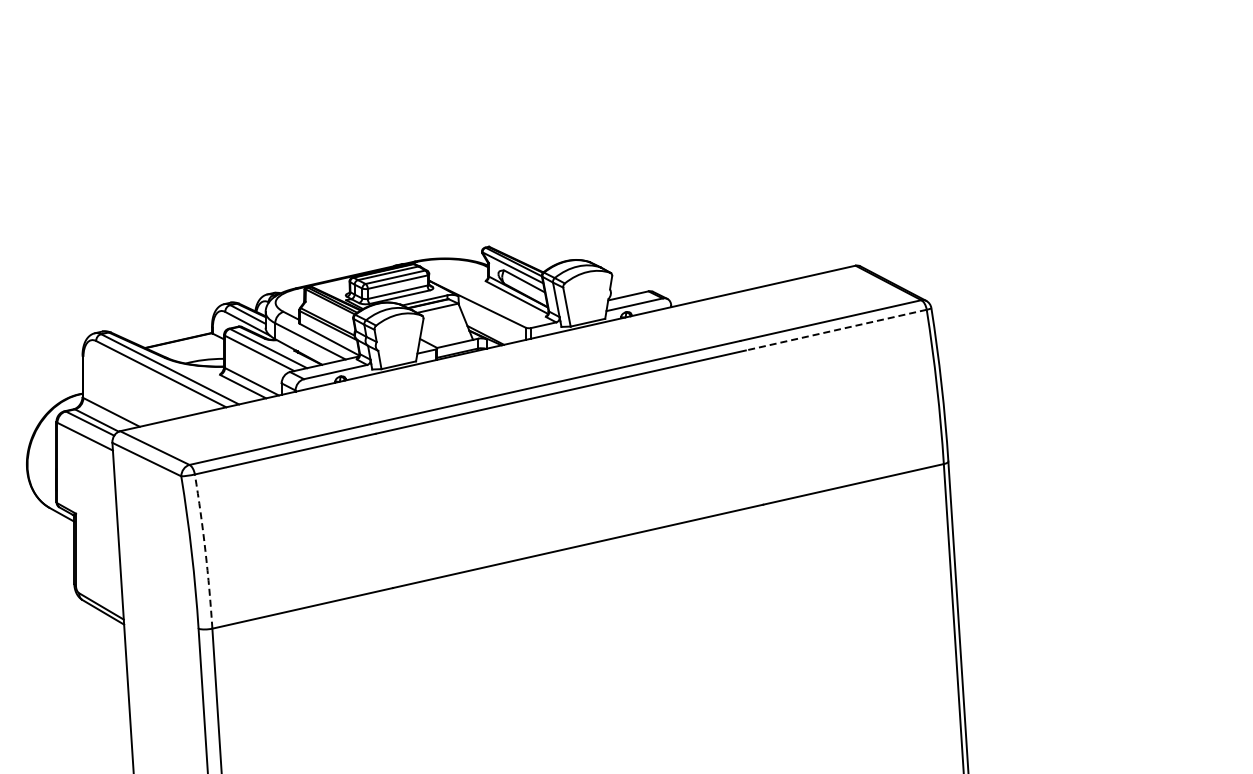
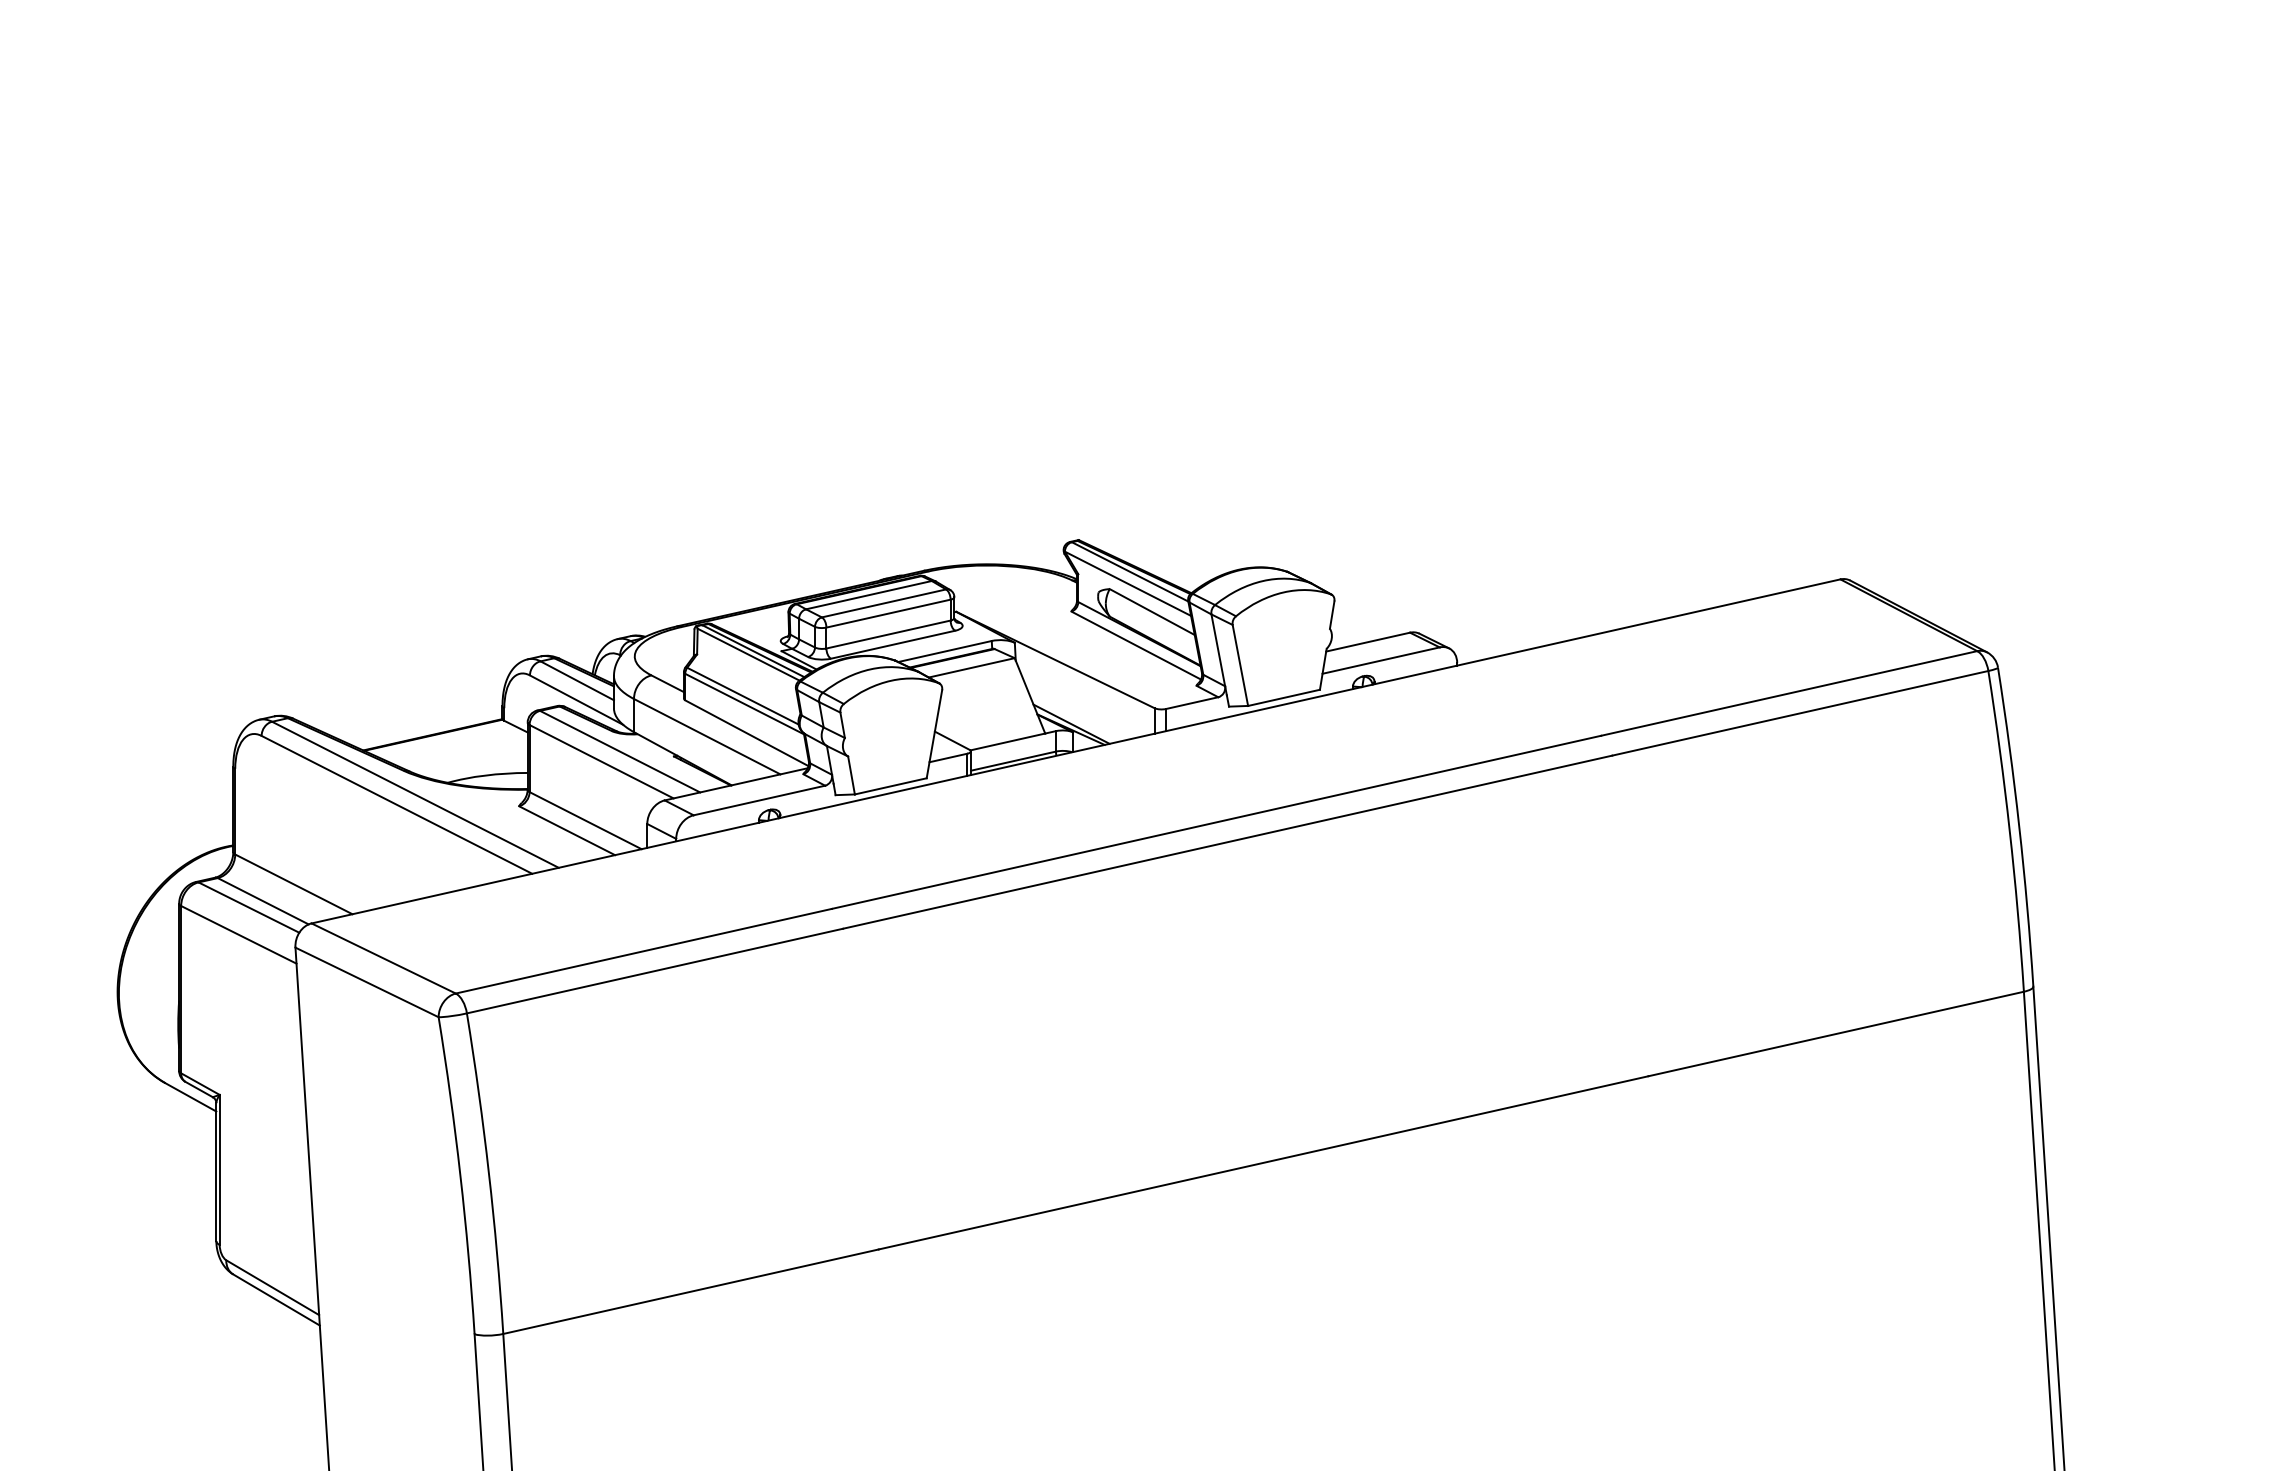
line: (836, 330) -> (1800, 714), dashed -> solid
arc: (205, 551) -> (488, 1173), dashed -> solid

